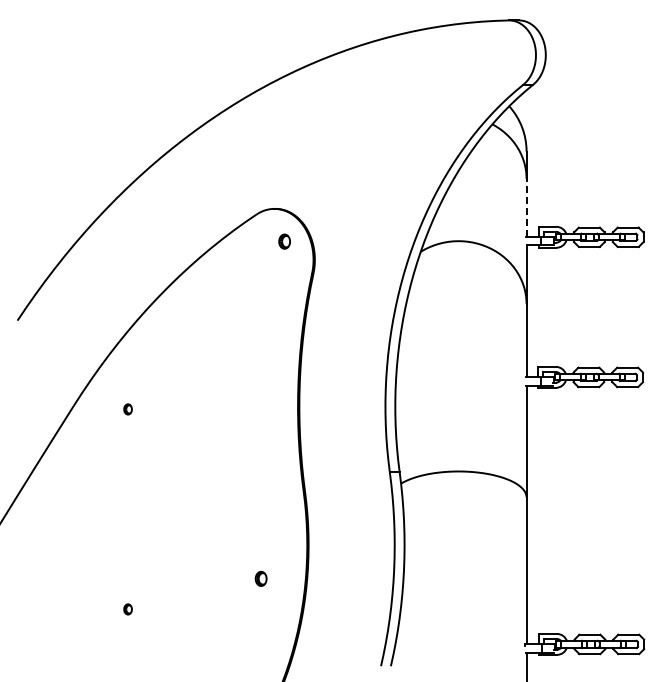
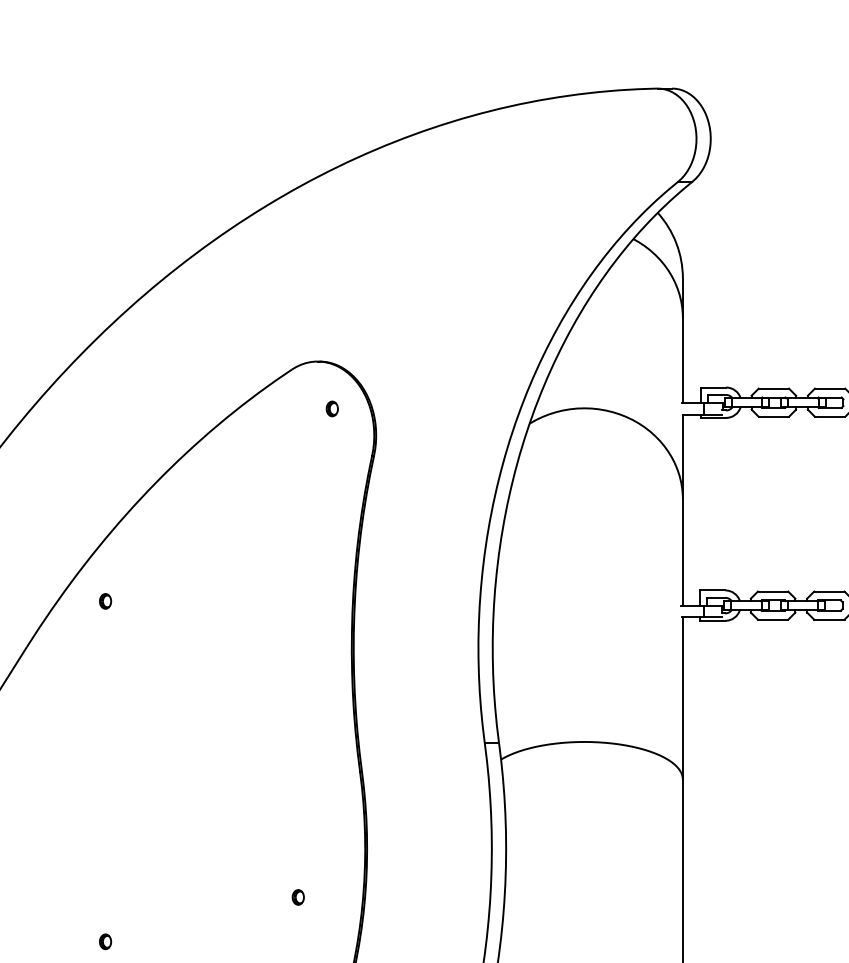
line: (526, 207) -> (682, 359), dashed -> solid
part: (284, 241) -> (332, 408), size x0.71
part: (127, 409) -> (104, 601), moved
part: (260, 578) -> (297, 897), size x0.71

